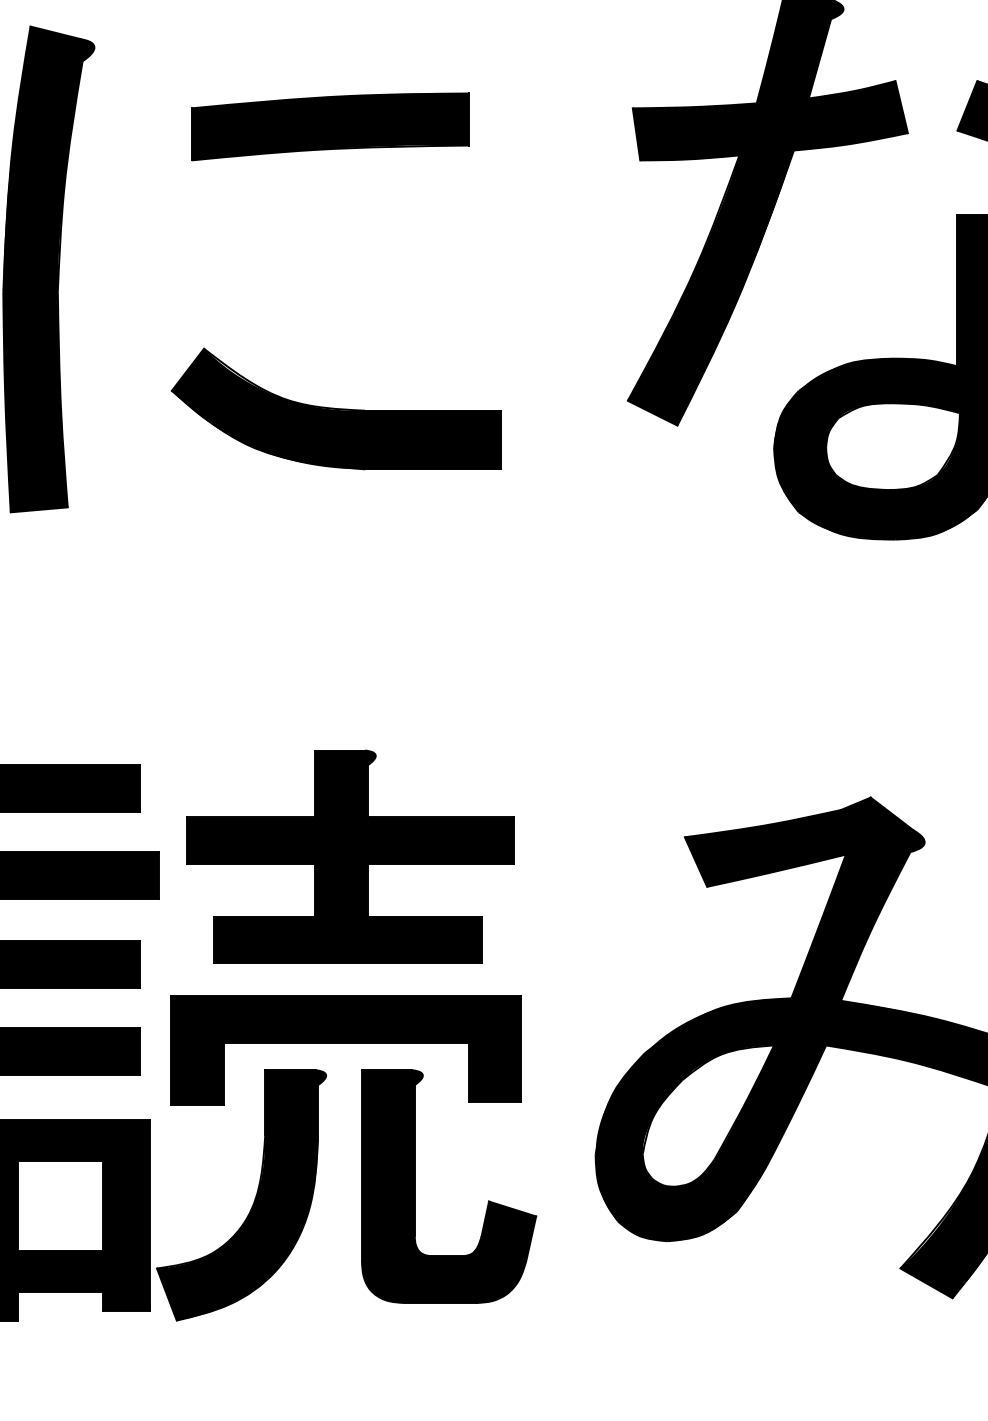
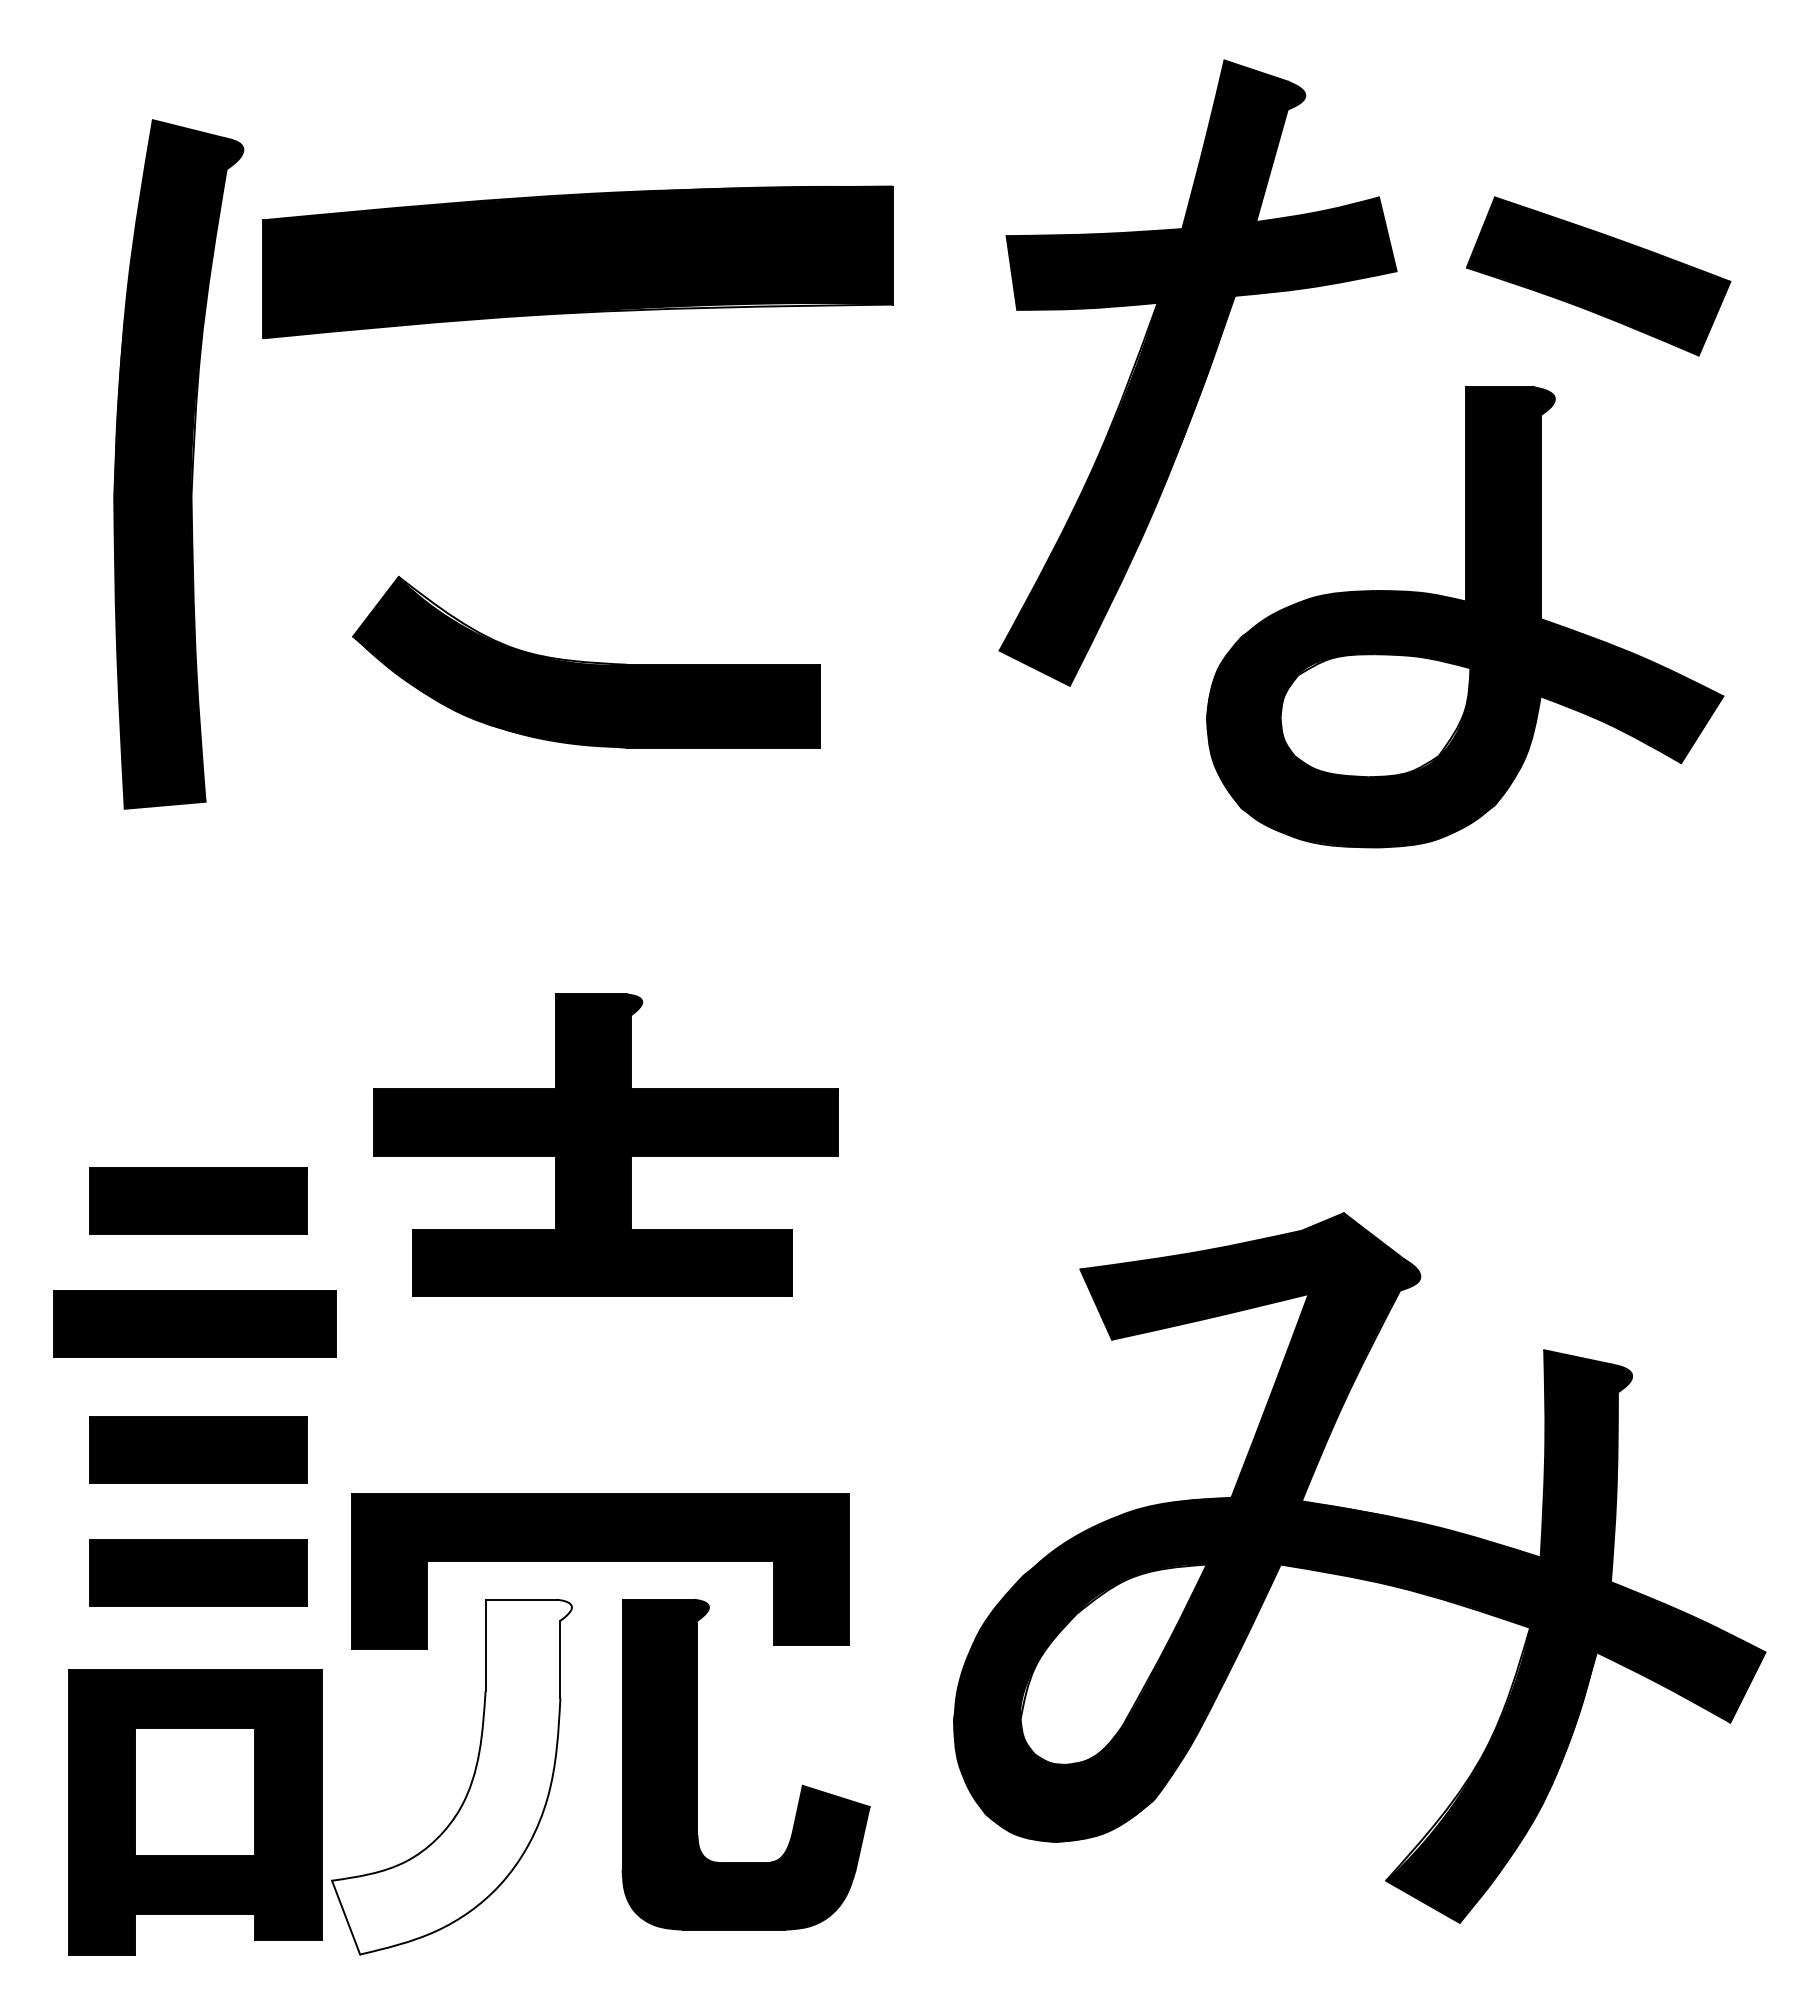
part: (330, 126) -> (577, 262), size x1.6
part: (349, 856) -> (605, 1144), moved
fill: (241, 1194) -> (451, 1776), removed

